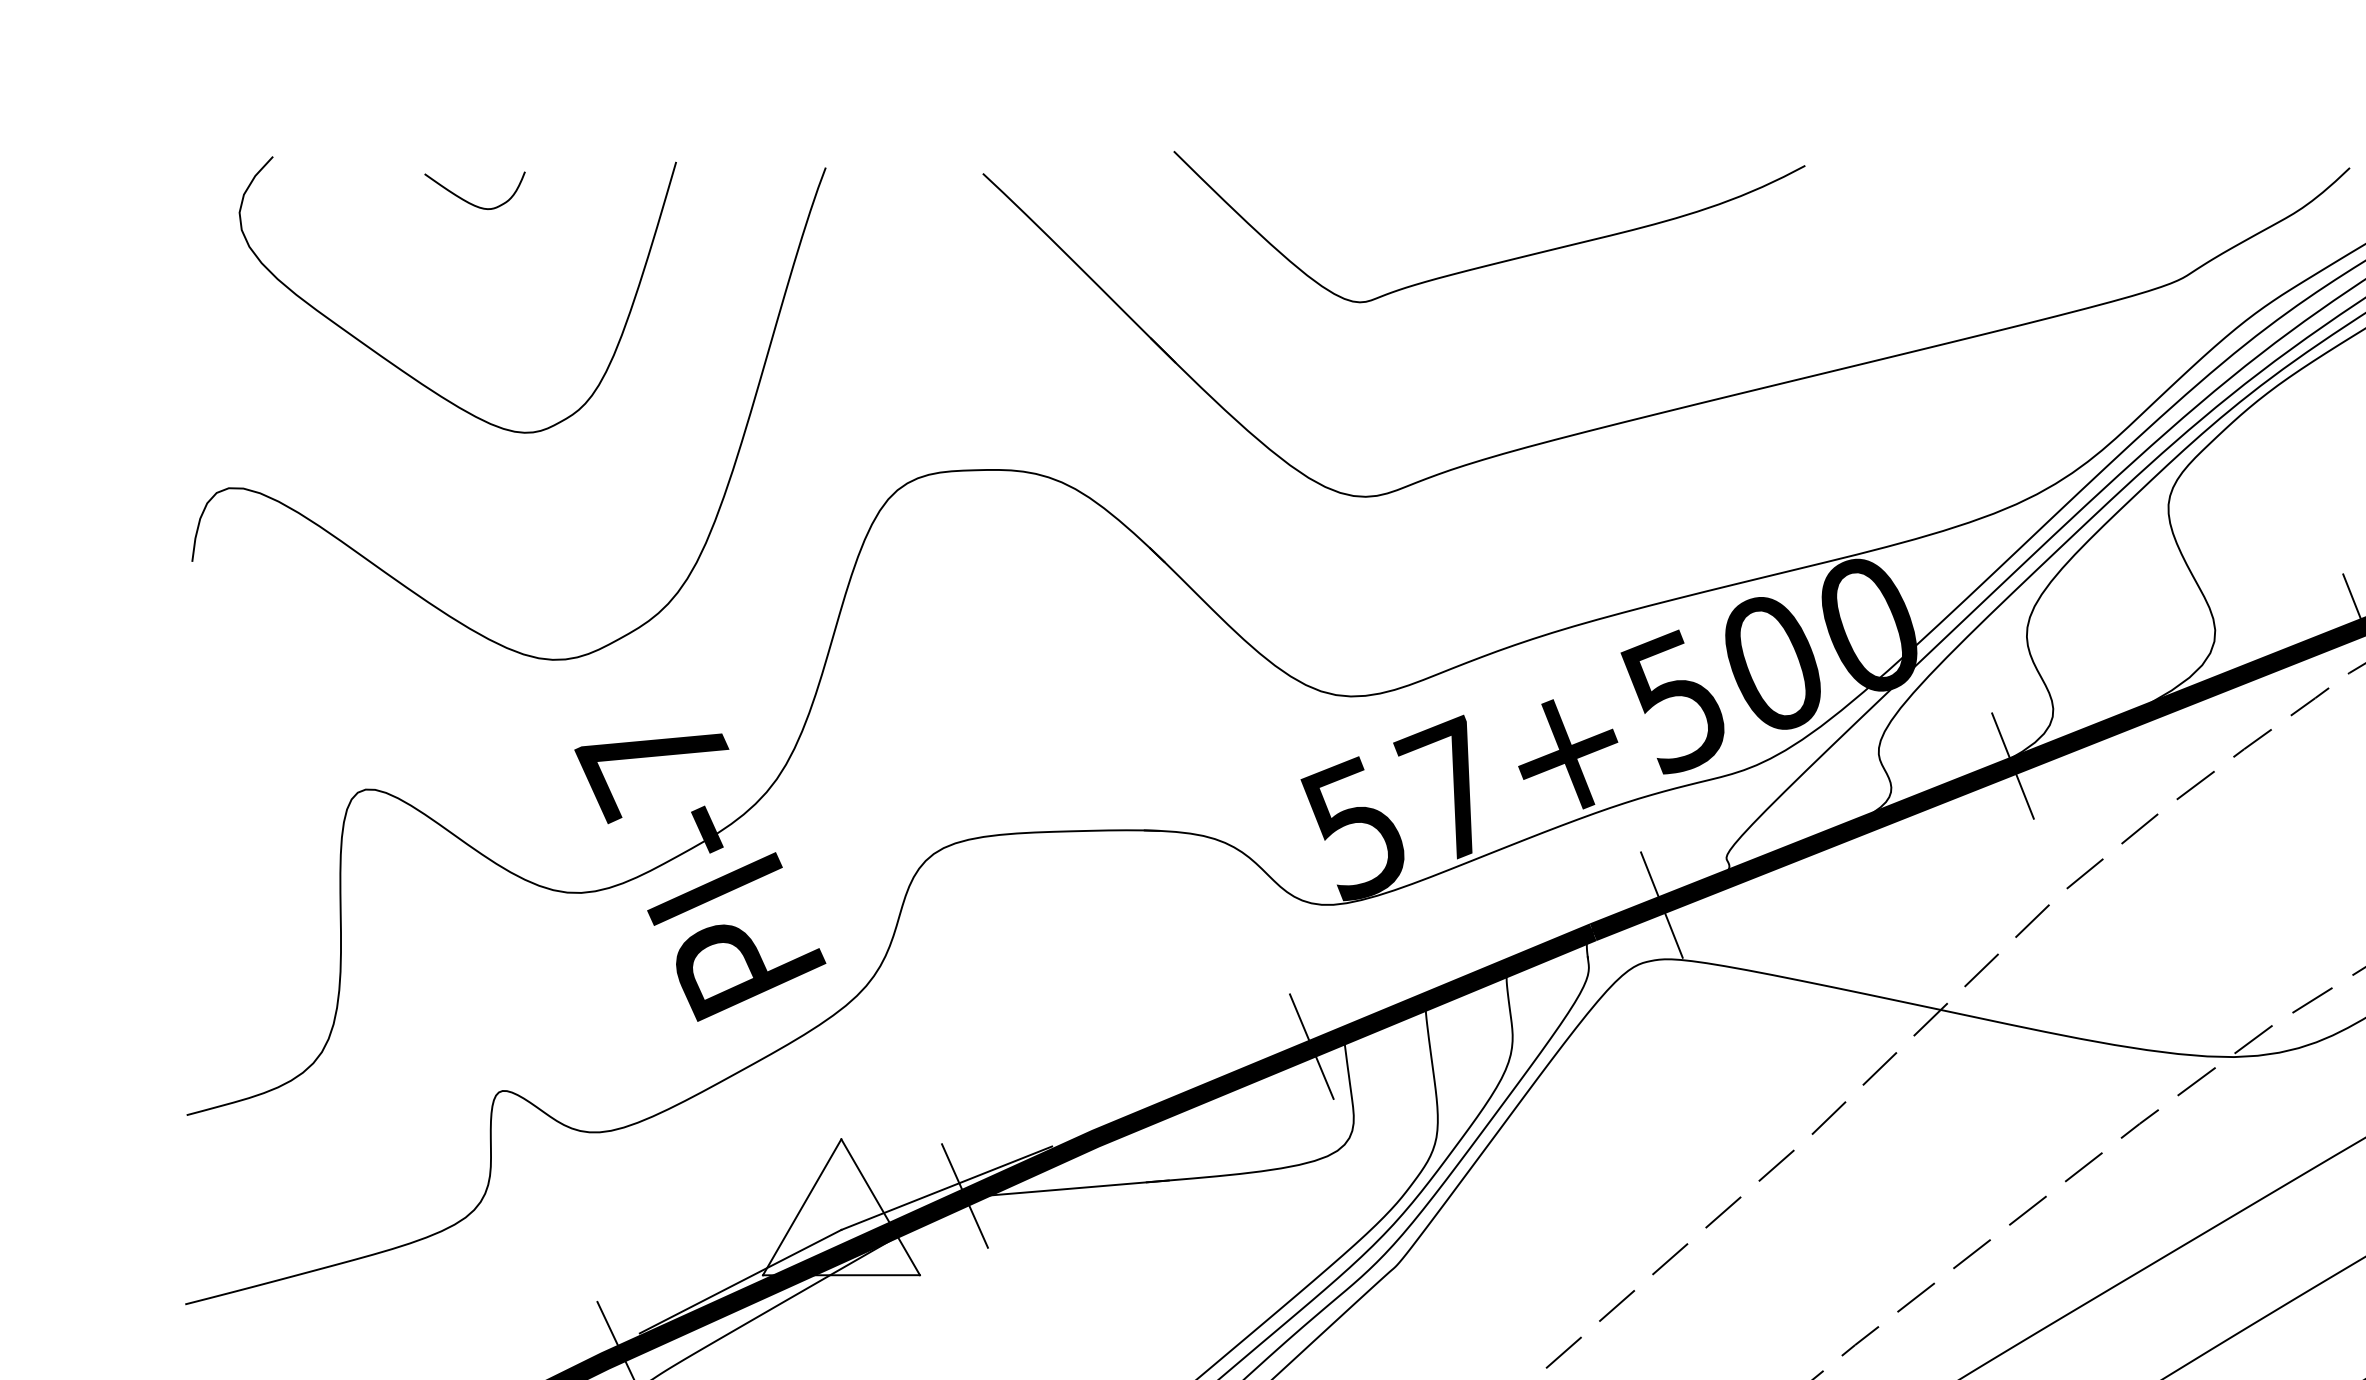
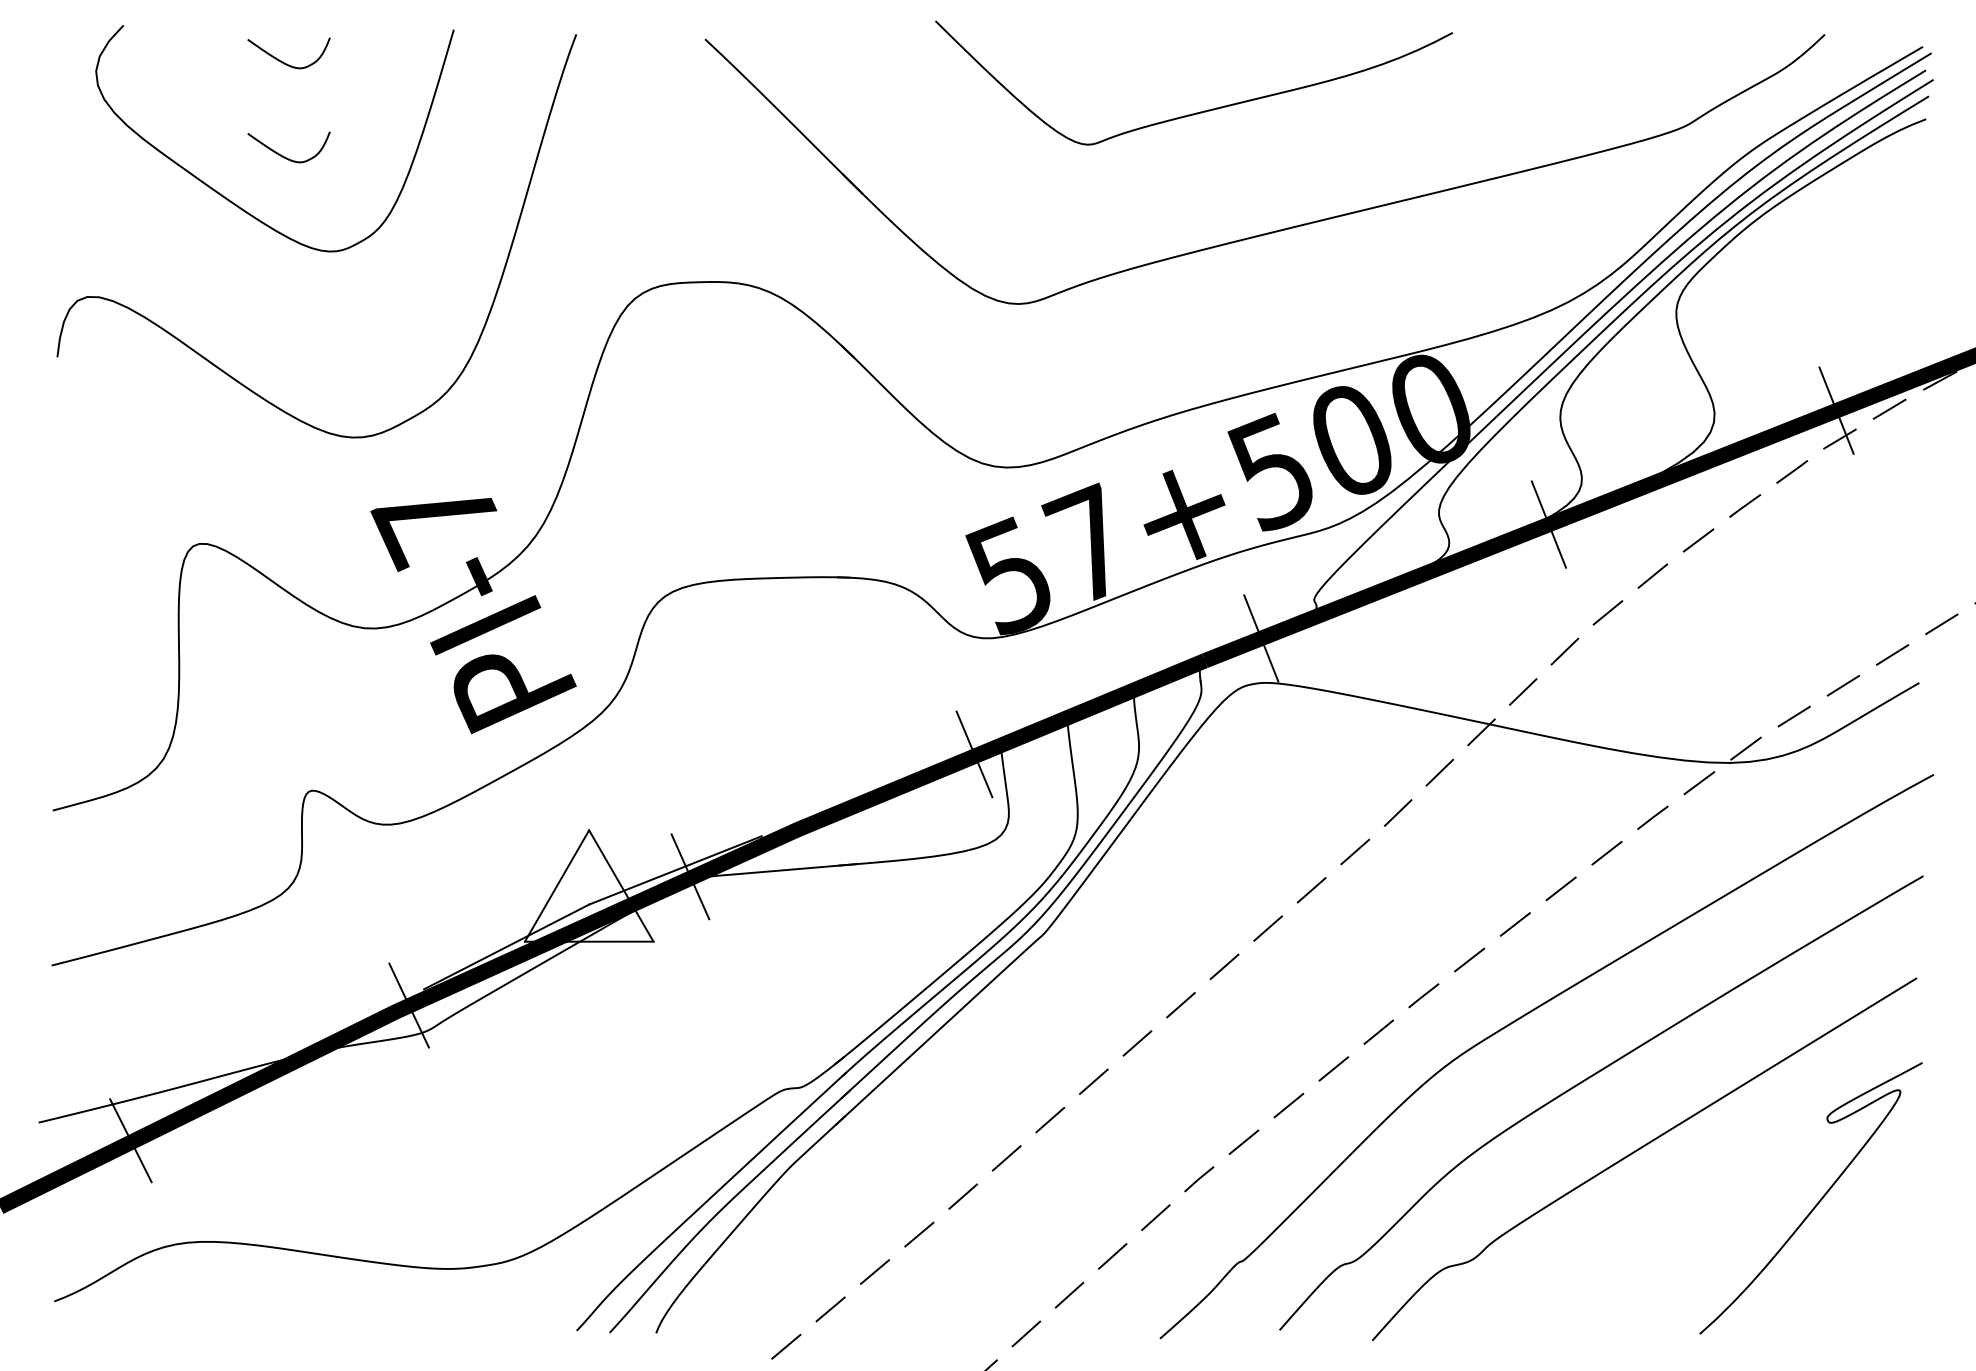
curve: (1497, 261) -> (1200, 111), moved
curve: (468, 315) -> (283, 155), added

